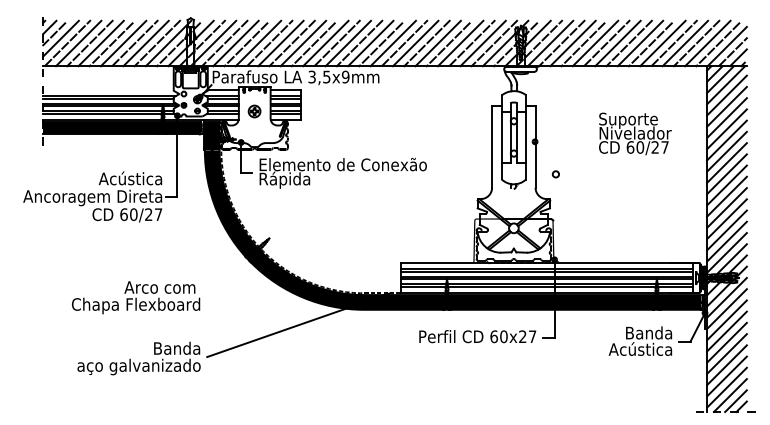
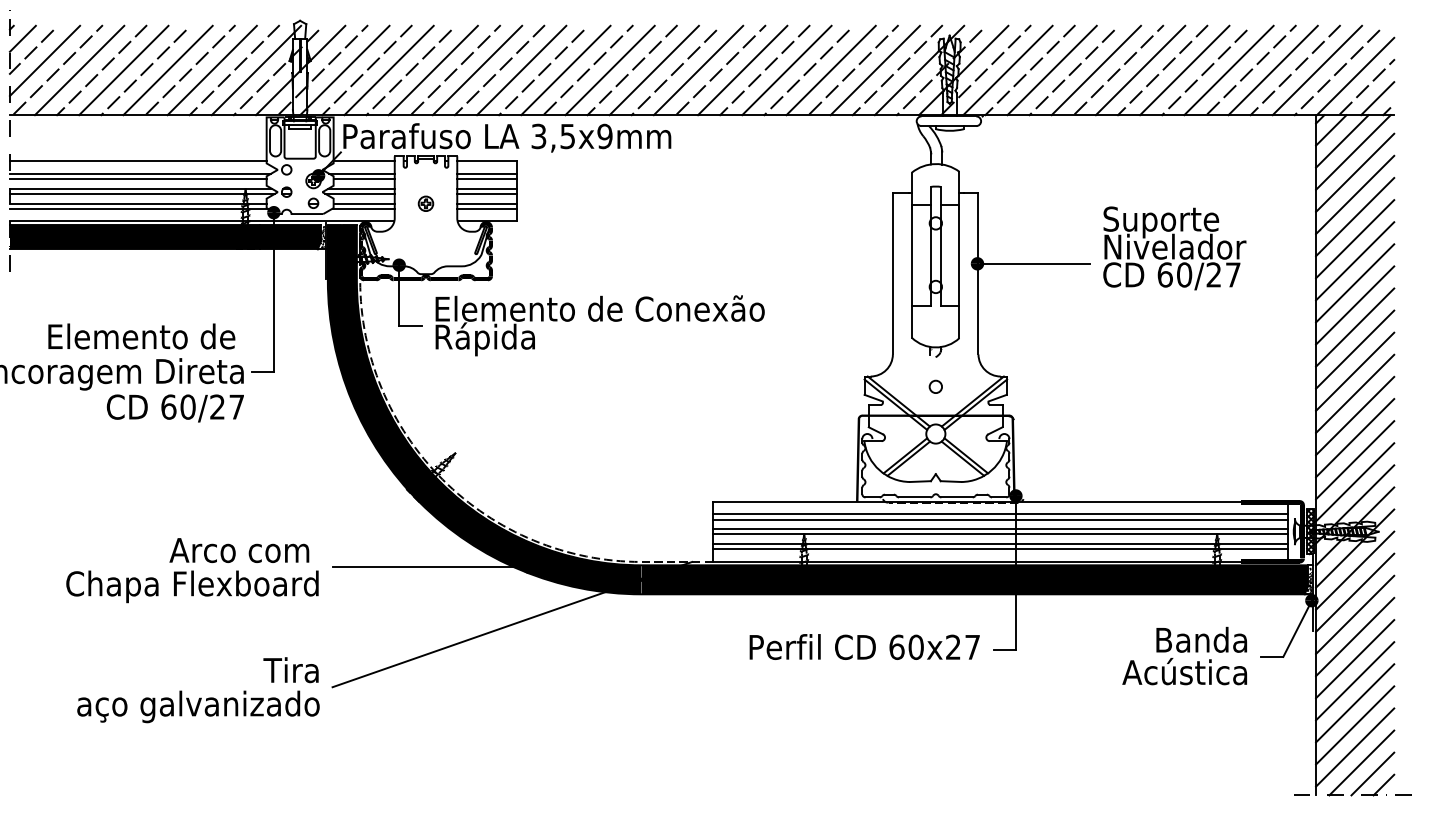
line: (108, 89) -> (138, 160), added
part: (254, 110) -> (425, 202), size x0.62
line: (564, 141) -> (1035, 263), added
circle: (555, 174) -> (935, 387), moved
text: (112, 178) -> (146, 335), Acústica -> Elemento de
line: (257, 295) -> (431, 566), added
text: (173, 347) -> (266, 668), Banda -> Tira

